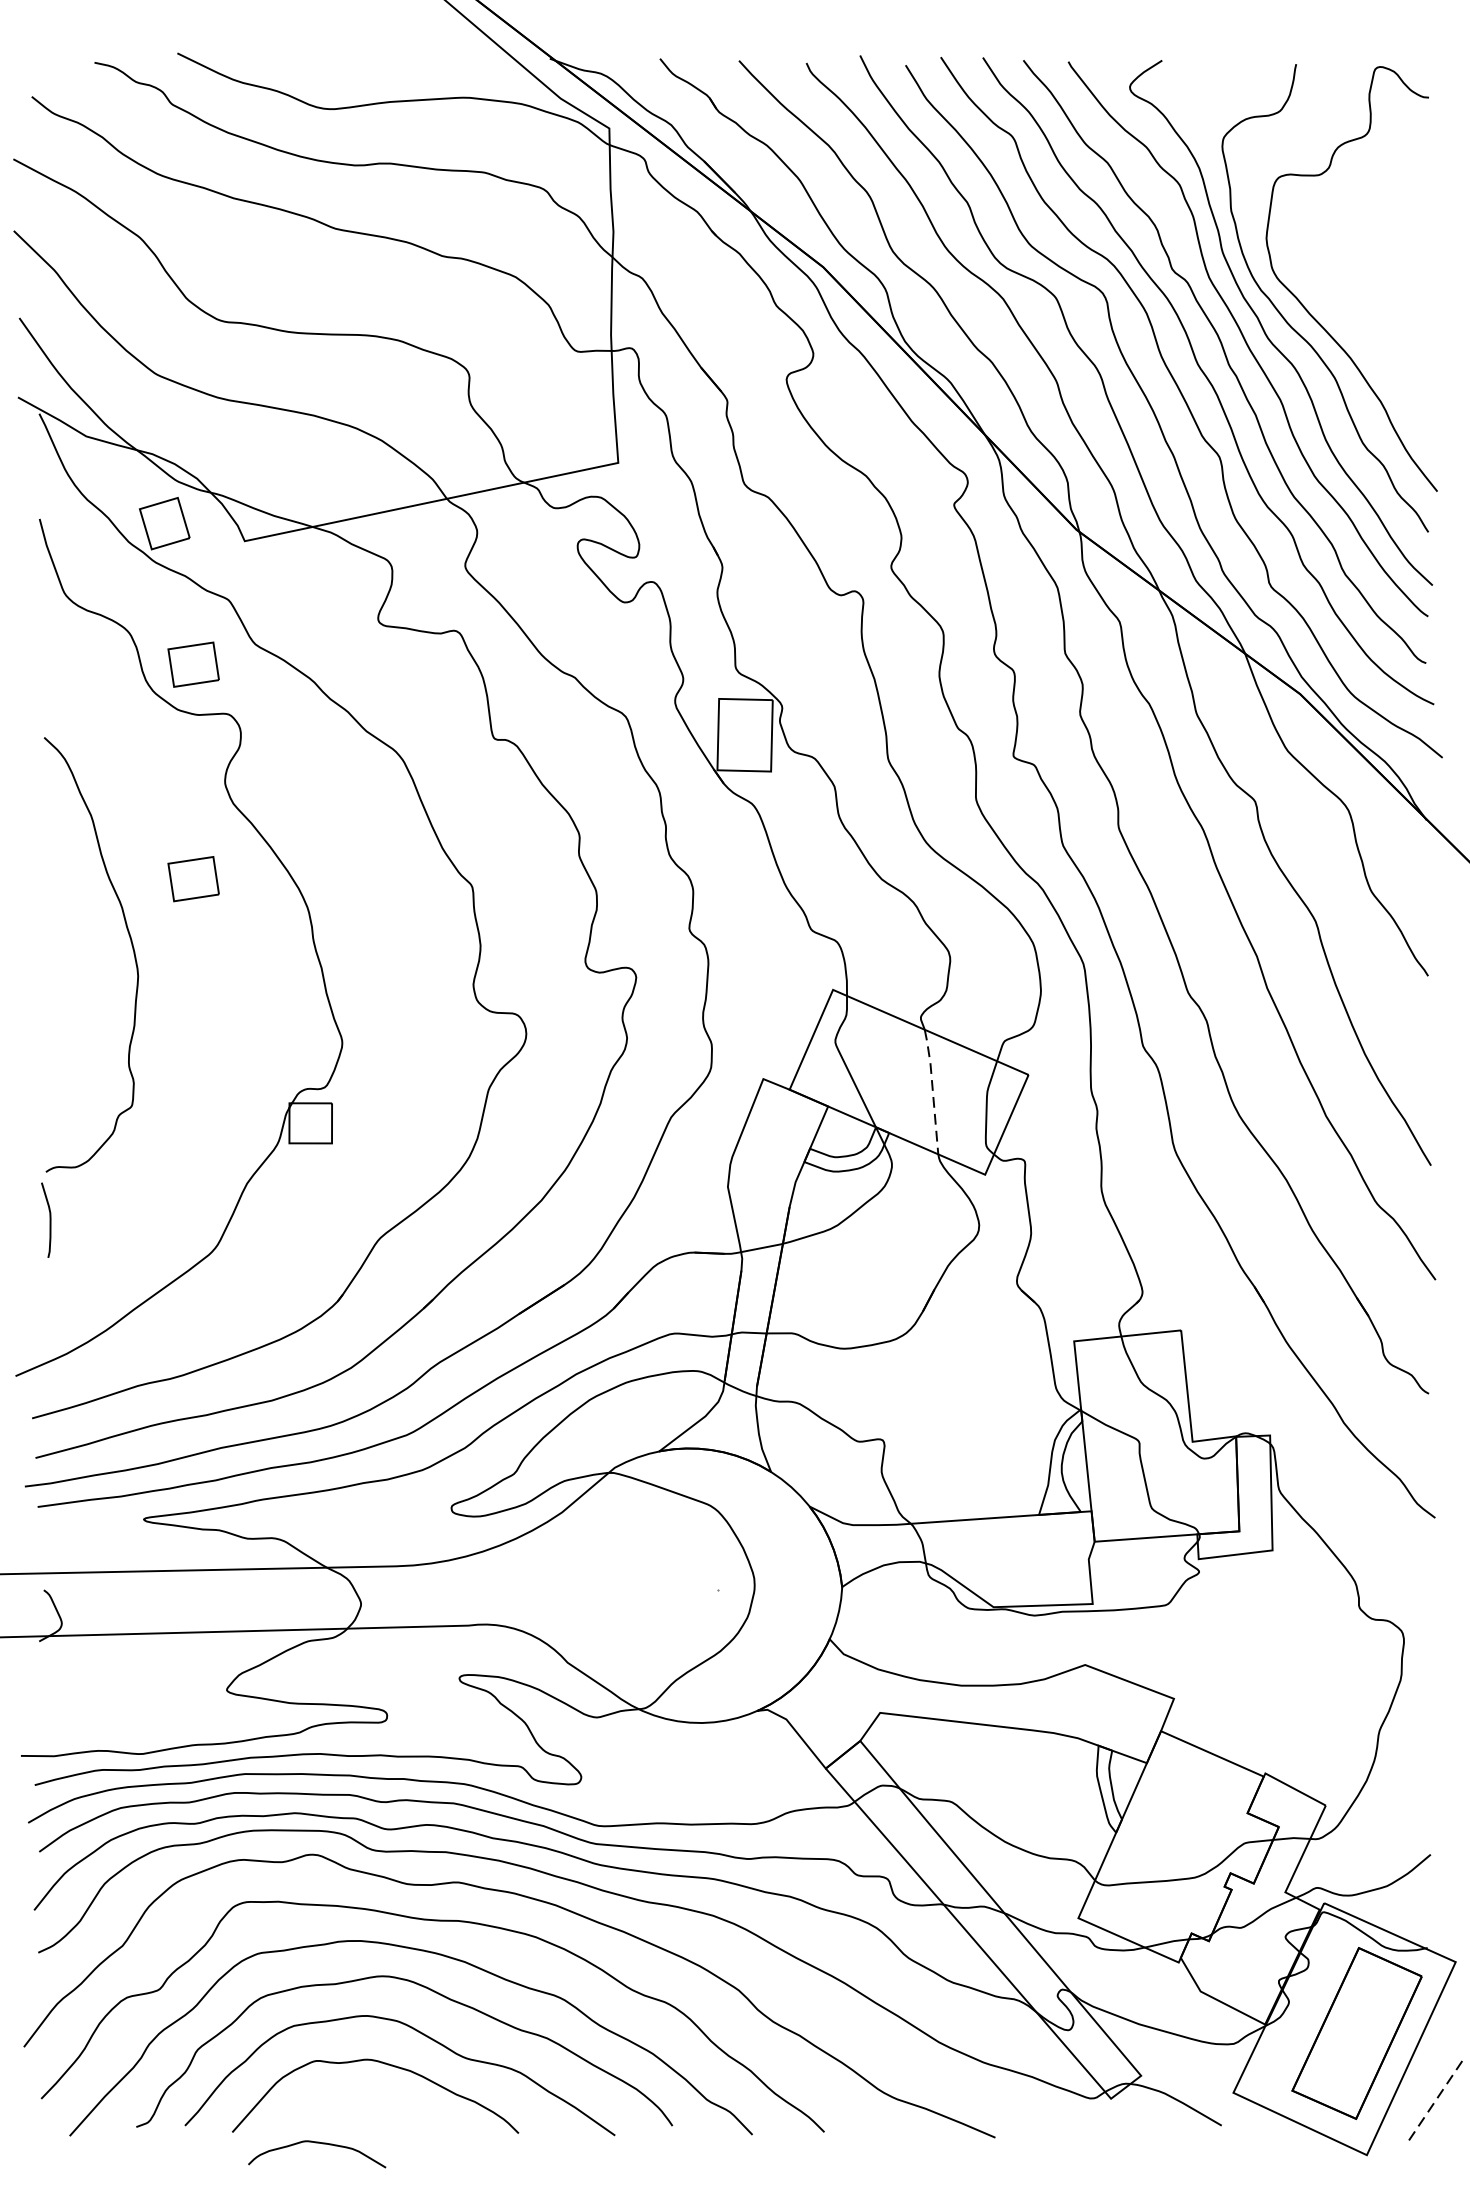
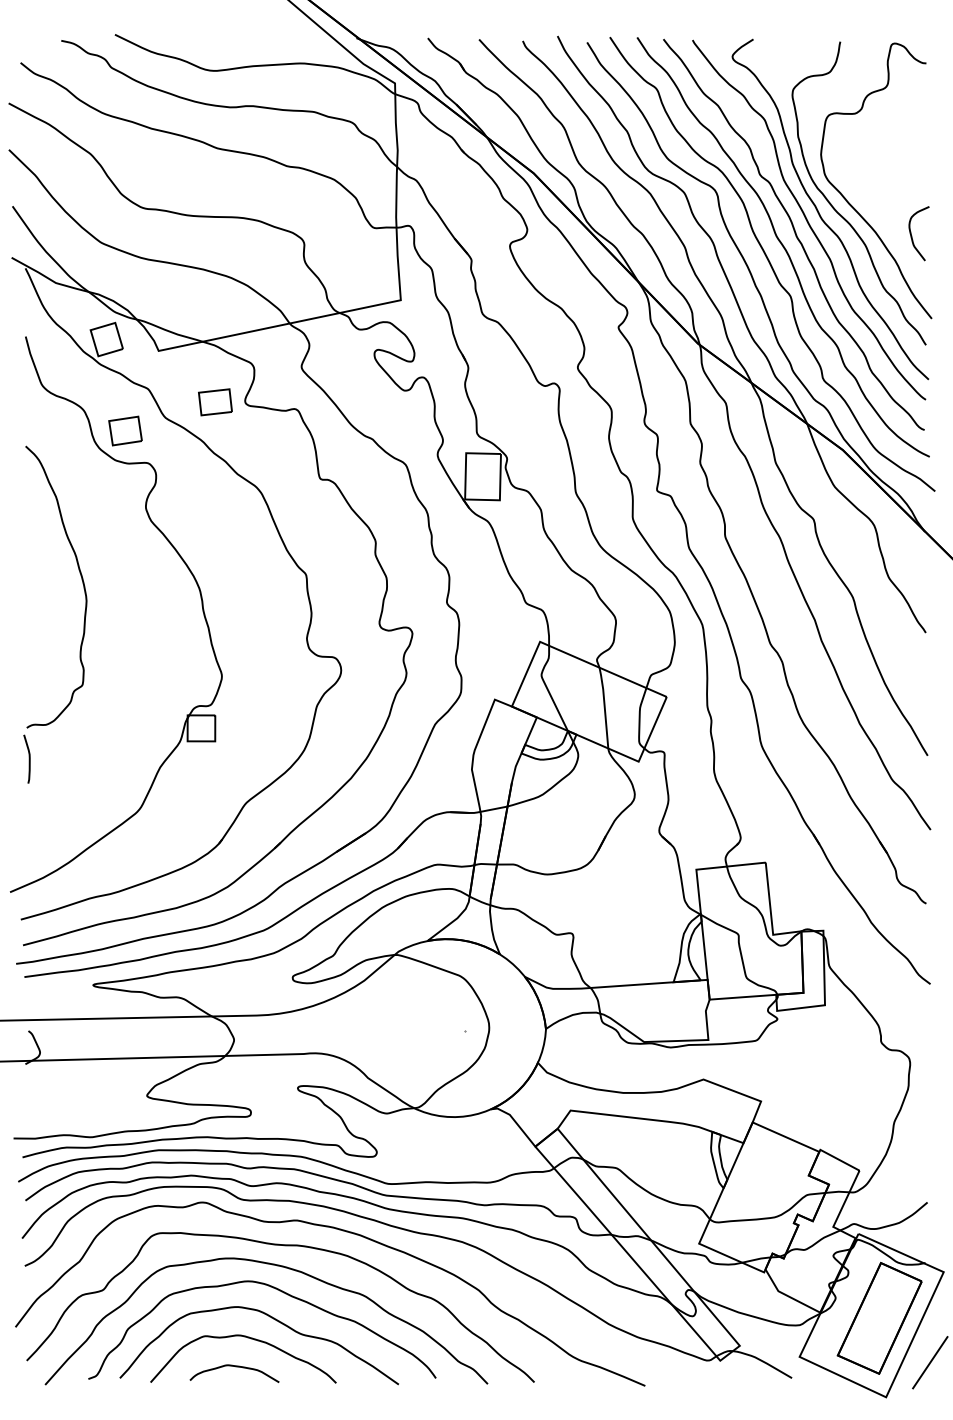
curve: (1407, 363) -> (912, 235), added
part: (332, 620) -> (215, 402), added
part: (193, 878) -> (125, 569), removed
part: (134, 997) -> (84, 614), moved
line: (932, 1091) -> (604, 707), dashed -> solid
line: (1435, 2101) -> (930, 1362), dashed -> solid
curve: (318, 2144) -> (235, 1367), moved

